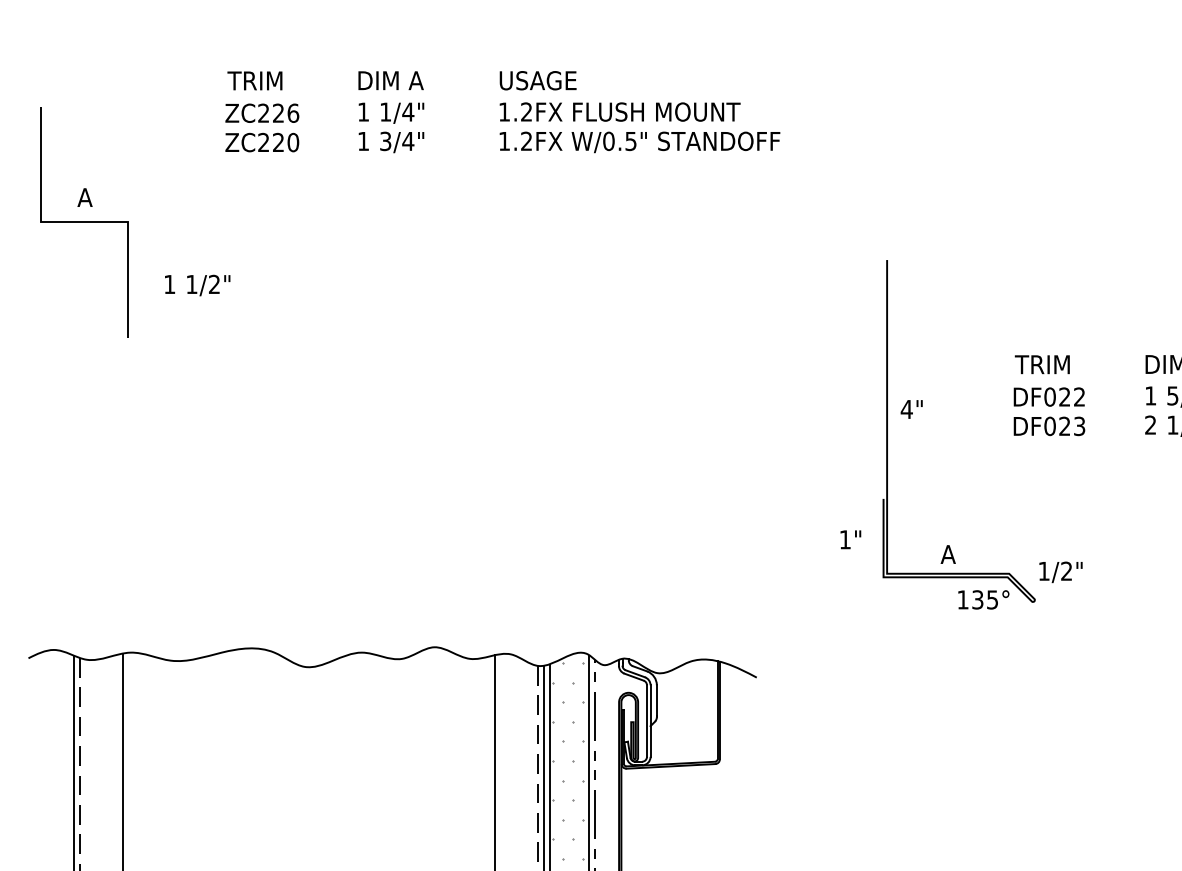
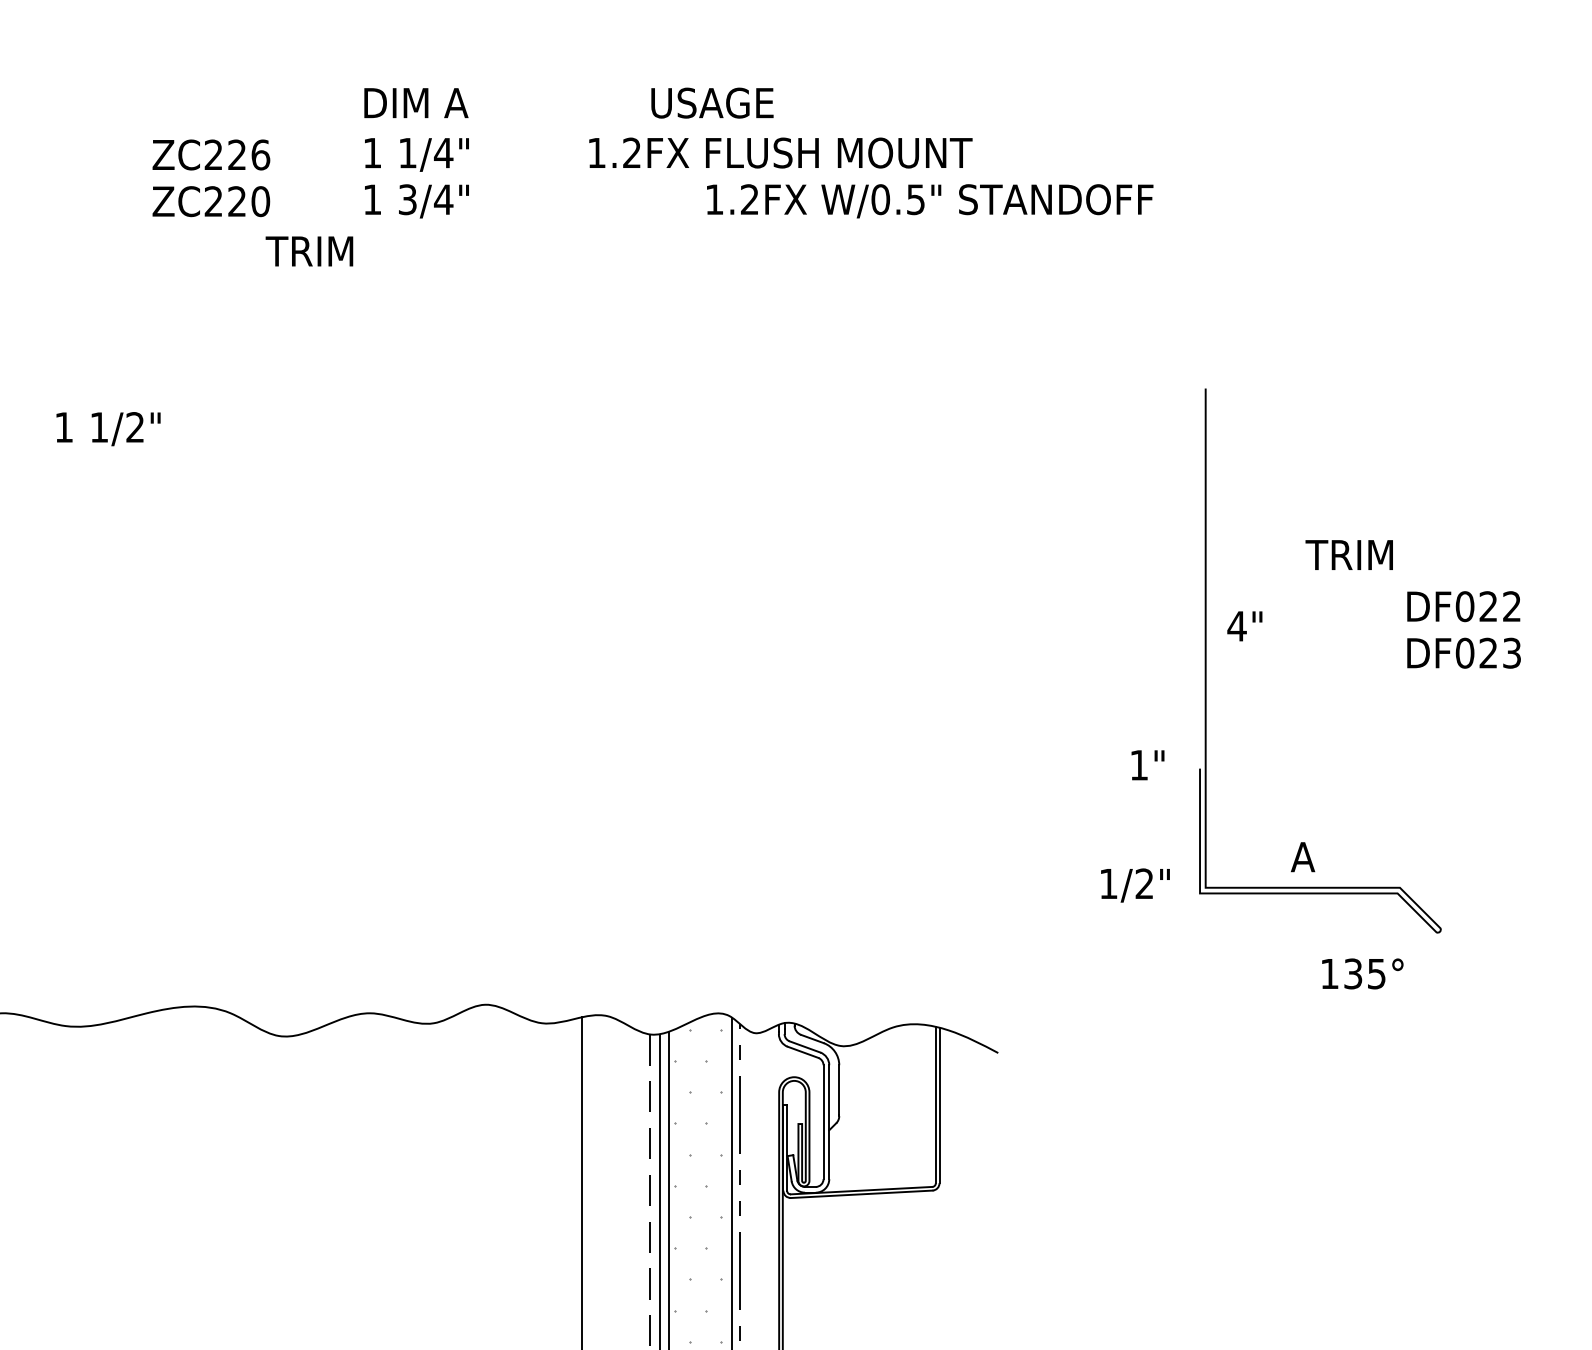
text: (254, 80) -> (308, 250), moved
text: (537, 80) -> (711, 102), moved
text: (639, 142) -> (929, 201), moved
text: (1041, 364) -> (1347, 554), moved
text: (850, 539) -> (1147, 764), moved
text: (1060, 572) -> (1134, 885), moved
text: (983, 599) -> (1362, 973), moved

